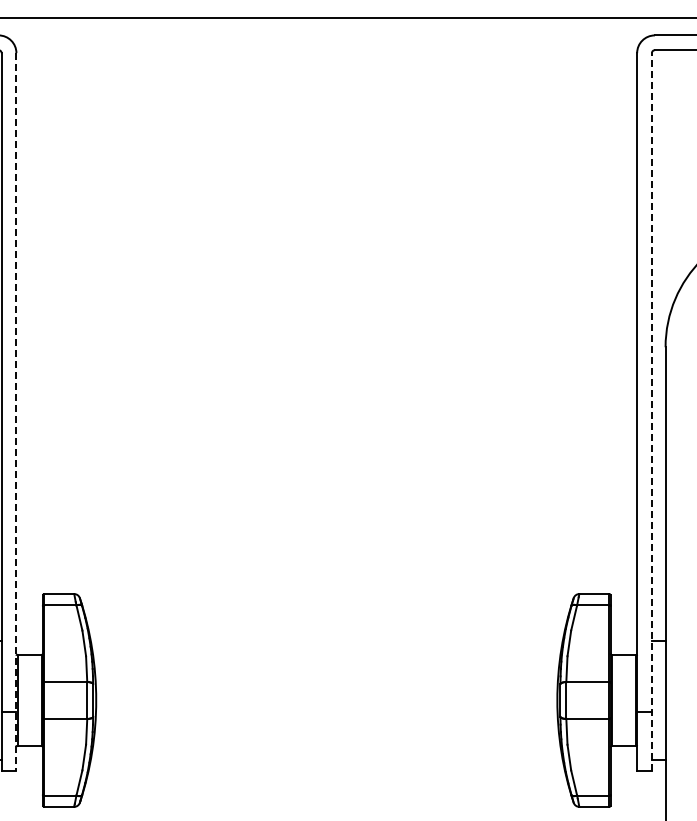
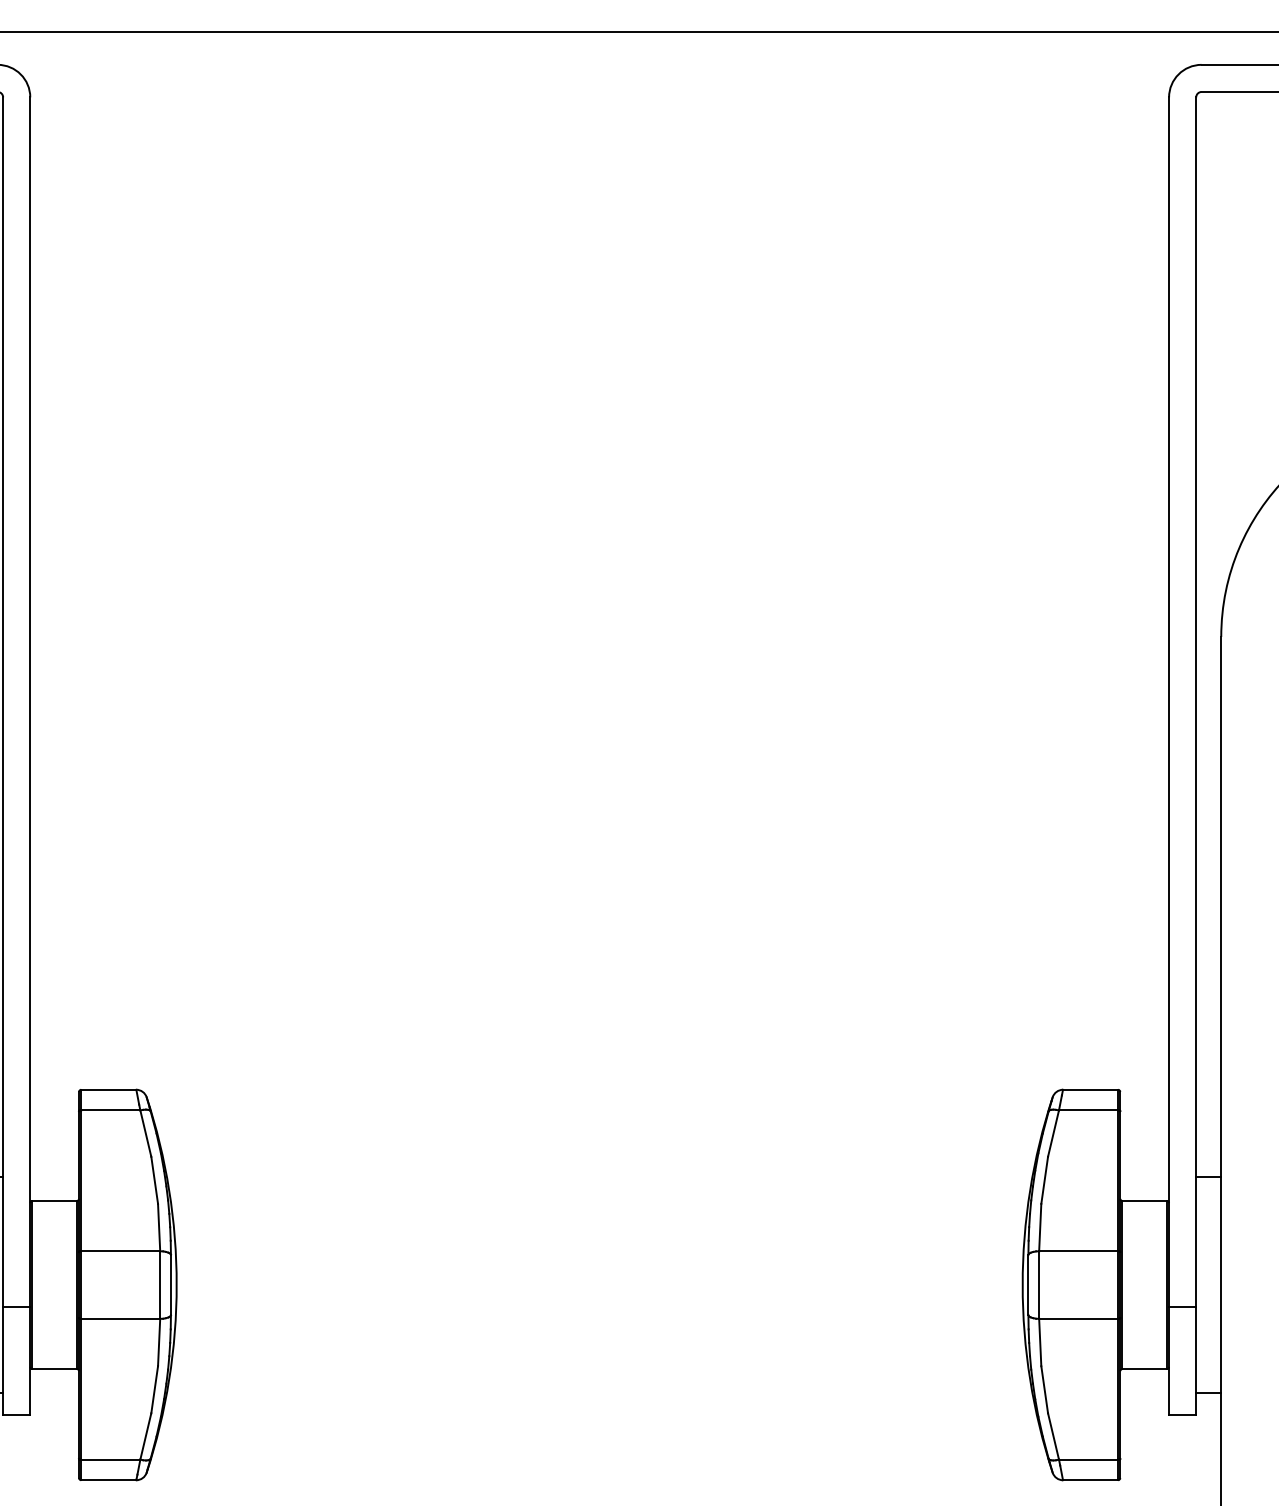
line: (651, 411) -> (1195, 754), dashed -> solid
line: (16, 412) -> (30, 756), dashed -> solid

